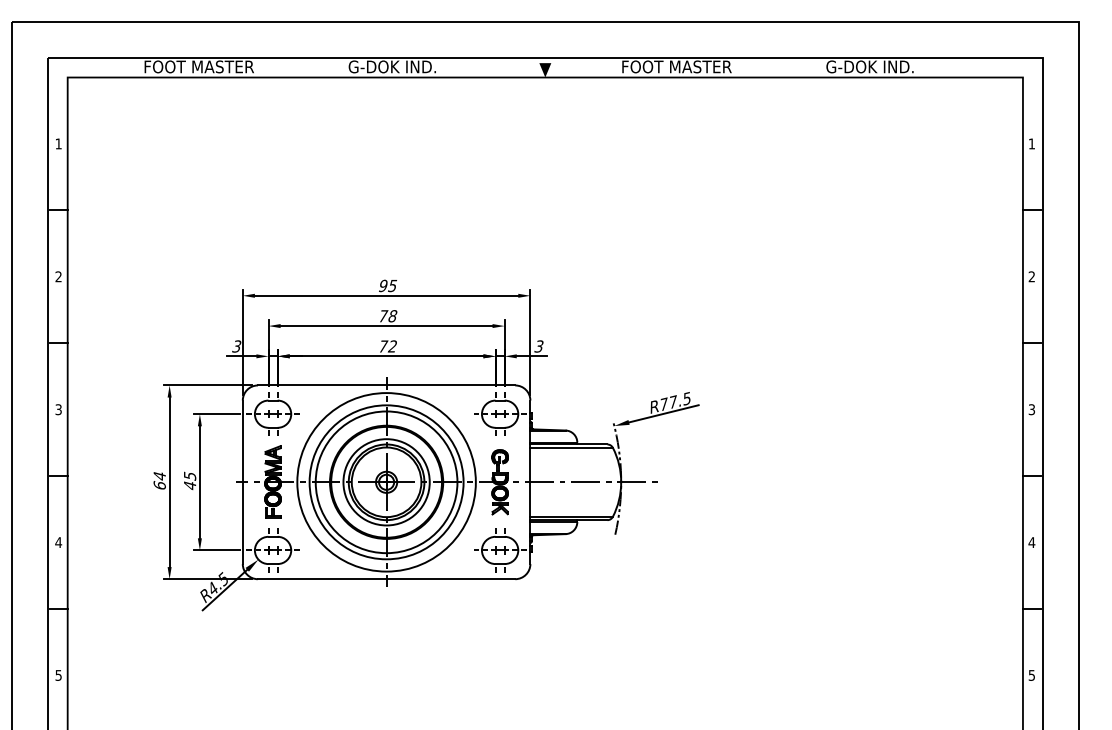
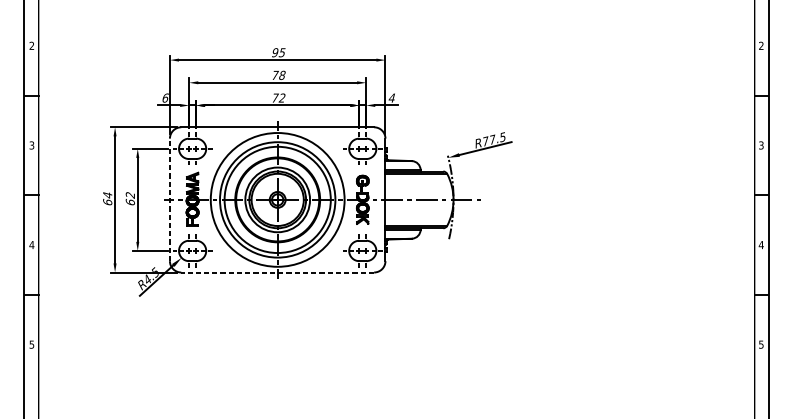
text: (236, 346) -> (165, 98), 3 -> 6
text: (538, 346) -> (391, 98), 3 -> 4
text: (189, 480) -> (129, 198), 45 -> 62
line: (242, 482) -> (169, 200), solid -> dashed
line: (386, 579) -> (277, 272), solid -> dashed

